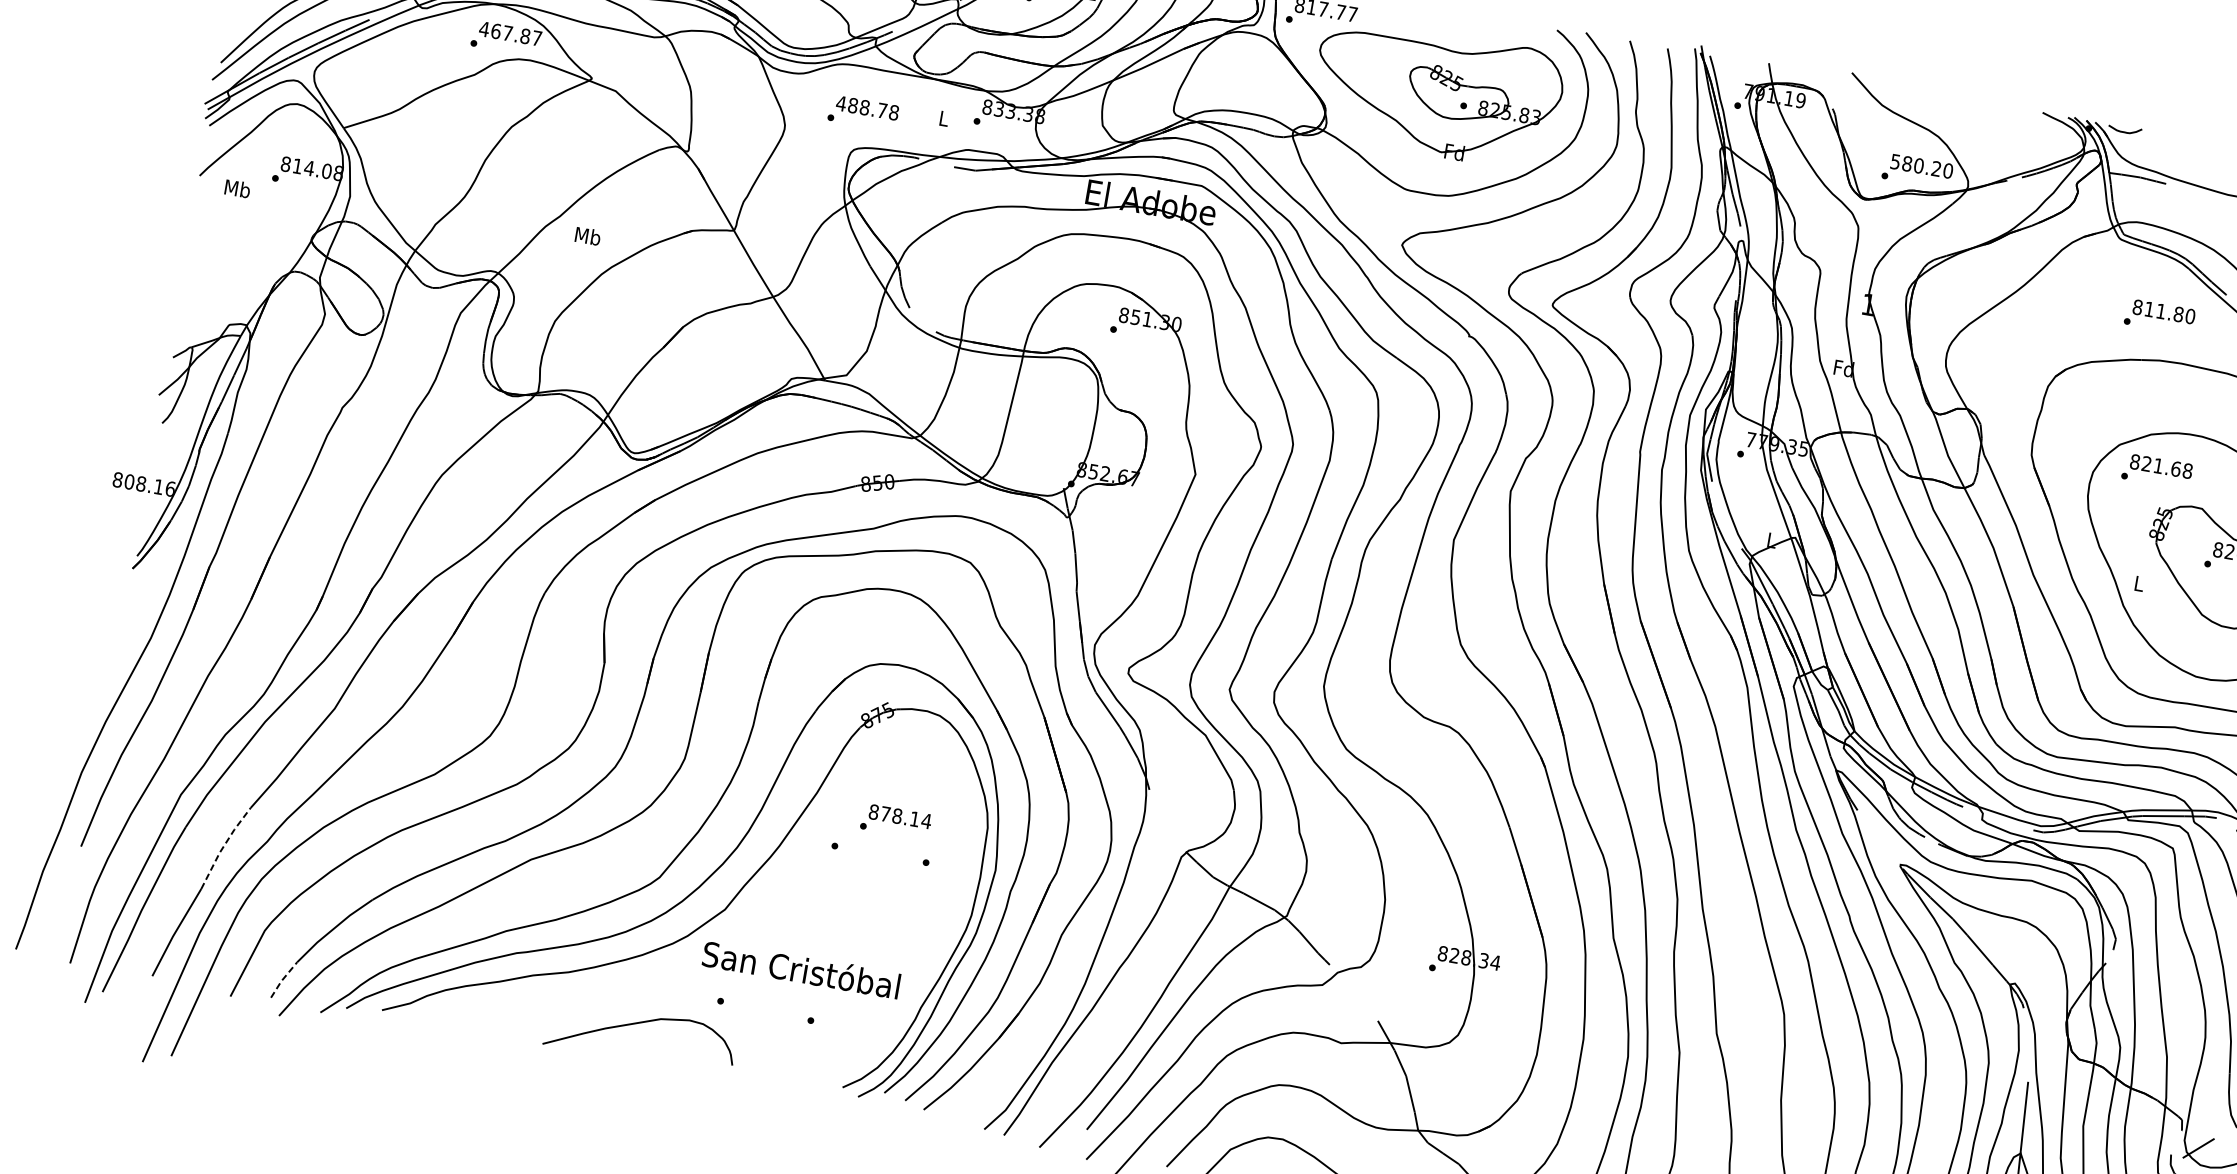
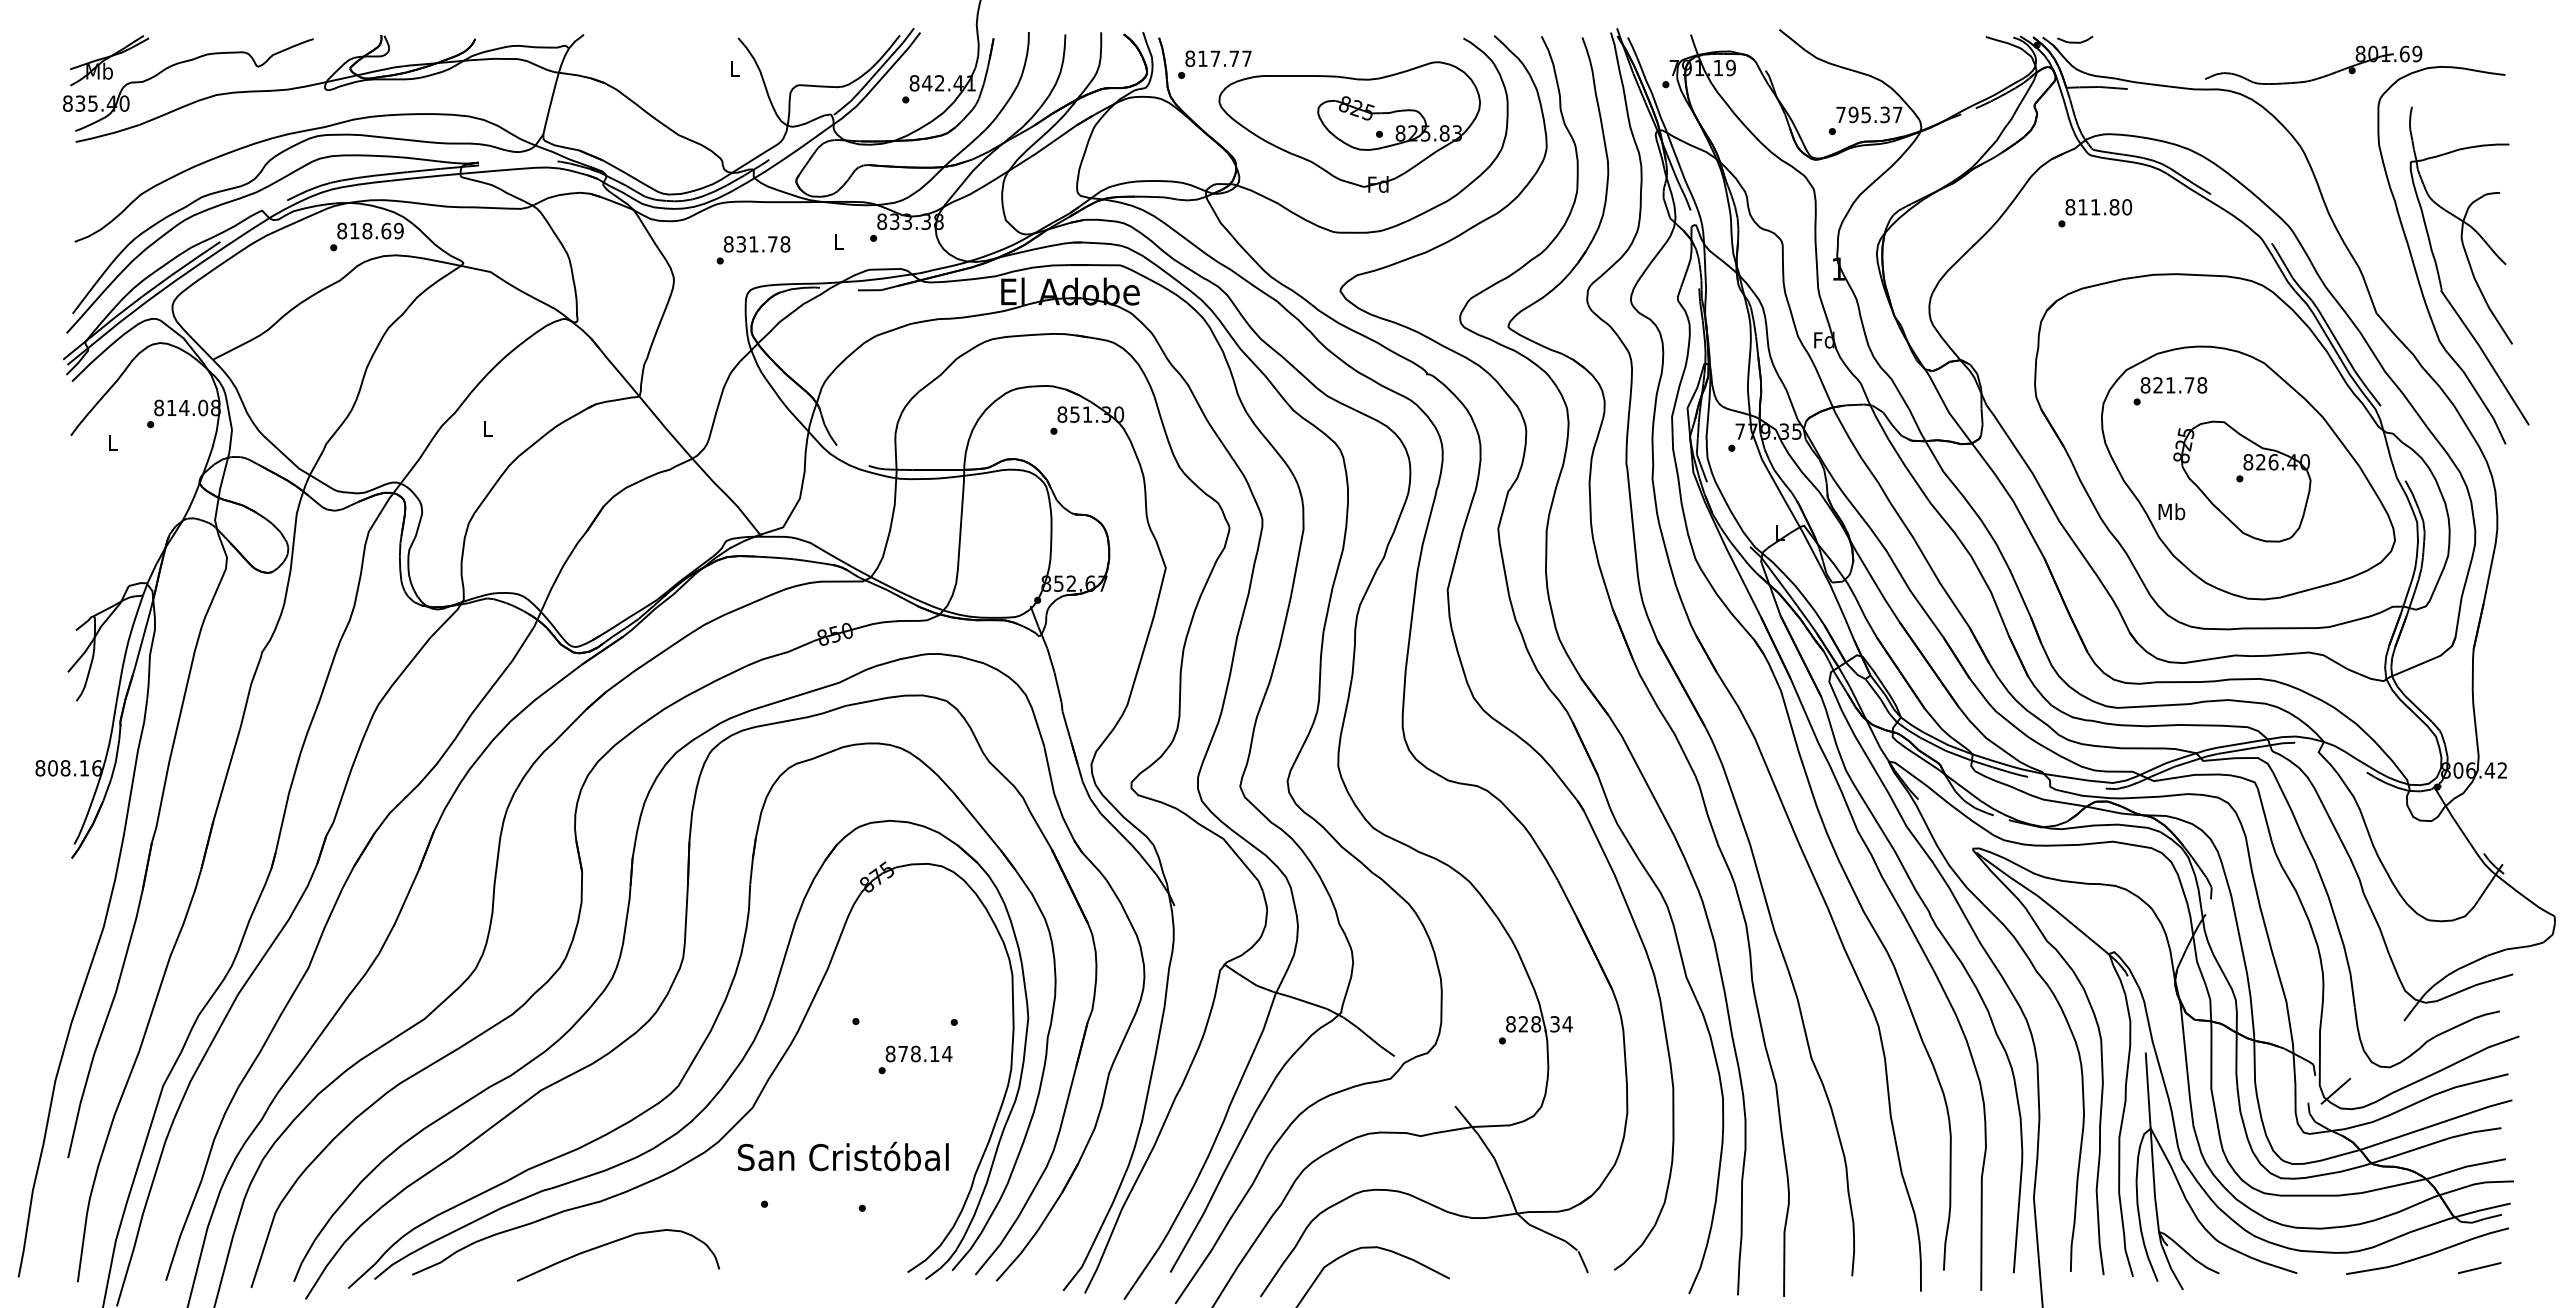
text: (509, 33) -> (369, 230), 467.87 -> 818.69
text: (852, 105) -> (740, 244), 488.78 -> 831.78
text: (1922, 166) -> (1869, 114), 580.20 -> 795.37
text: (237, 187) -> (112, 441), Mb -> L
text: (587, 236) -> (487, 428), Mb -> L
text: (2160, 317) -> (2095, 213), moved
text: (2175, 469) -> (2189, 385), 821.68 -> 821.78
text: (2138, 583) -> (2171, 511), L -> Mb
text: (896, 821) -> (915, 1059), moved
line: (223, 846) -> (217, 1132), dashed -> solid
line: (283, 979) -> (303, 1260), dashed -> solid
curve: (640, 1023) -> (615, 1242), moved

